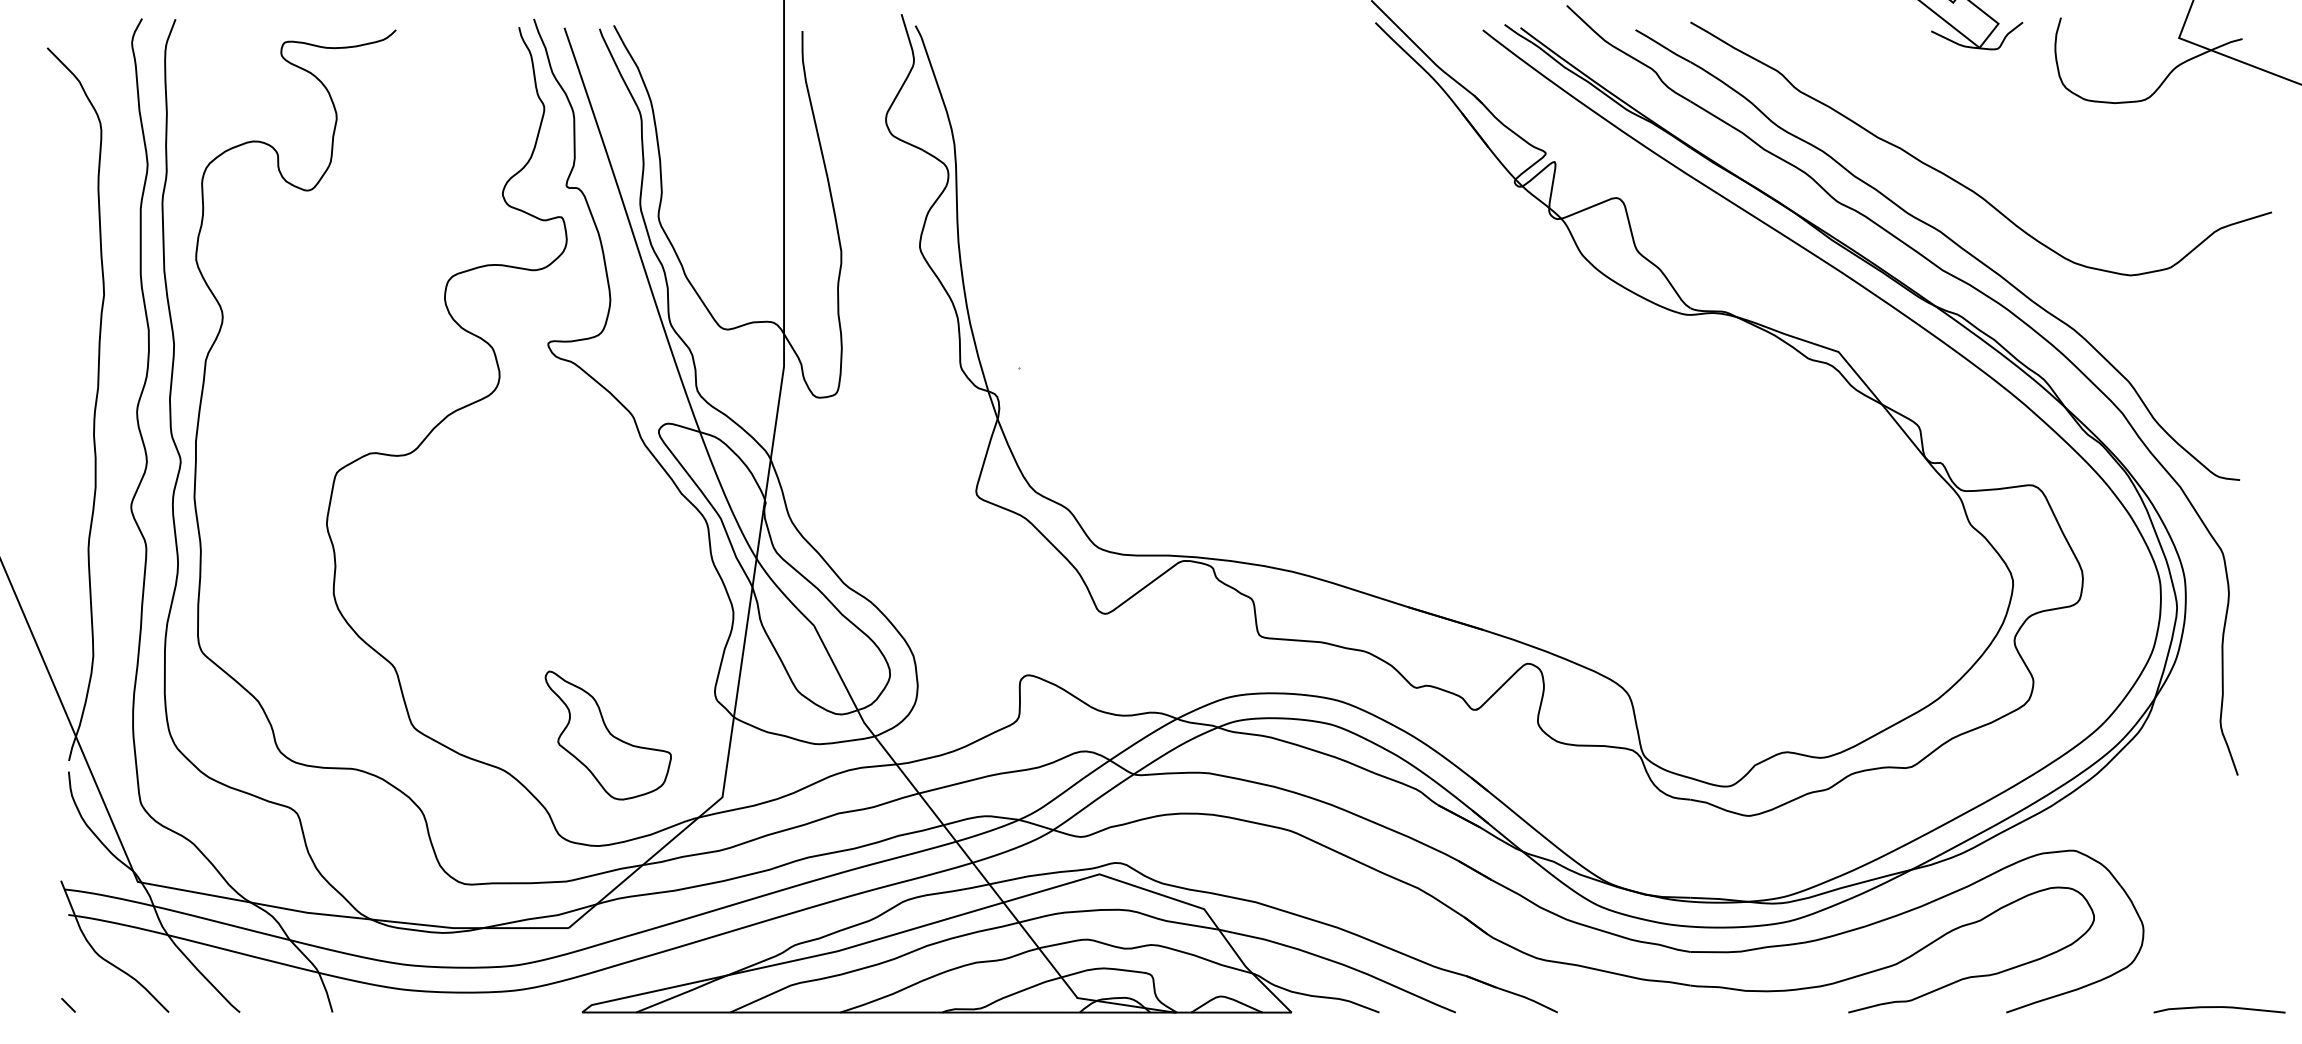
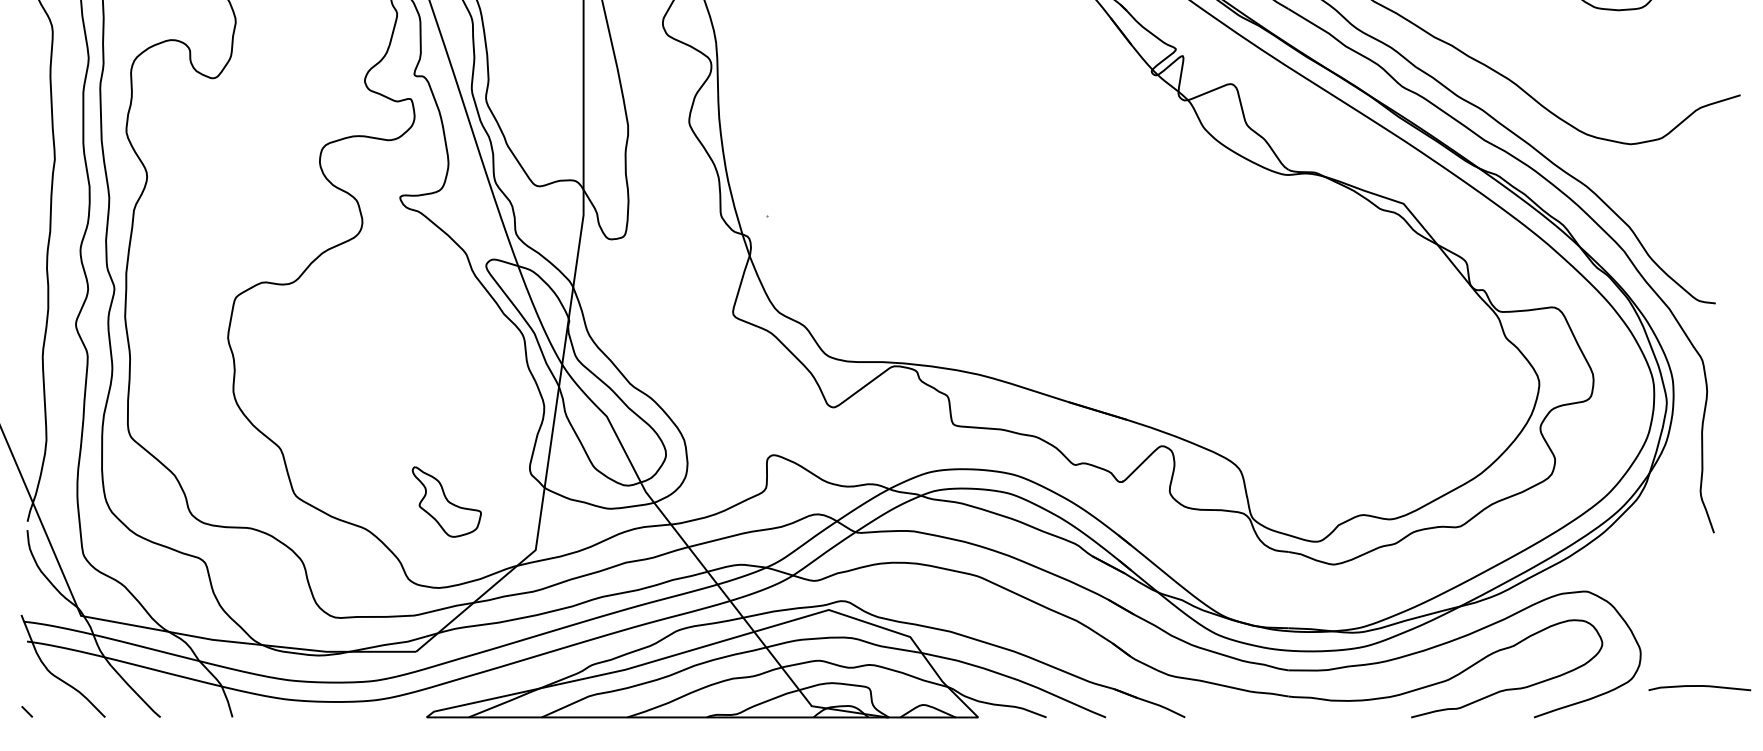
part: (607, 735) -> (446, 502), size x0.7
curve: (2219, 1007) -> (1699, 686), moved

